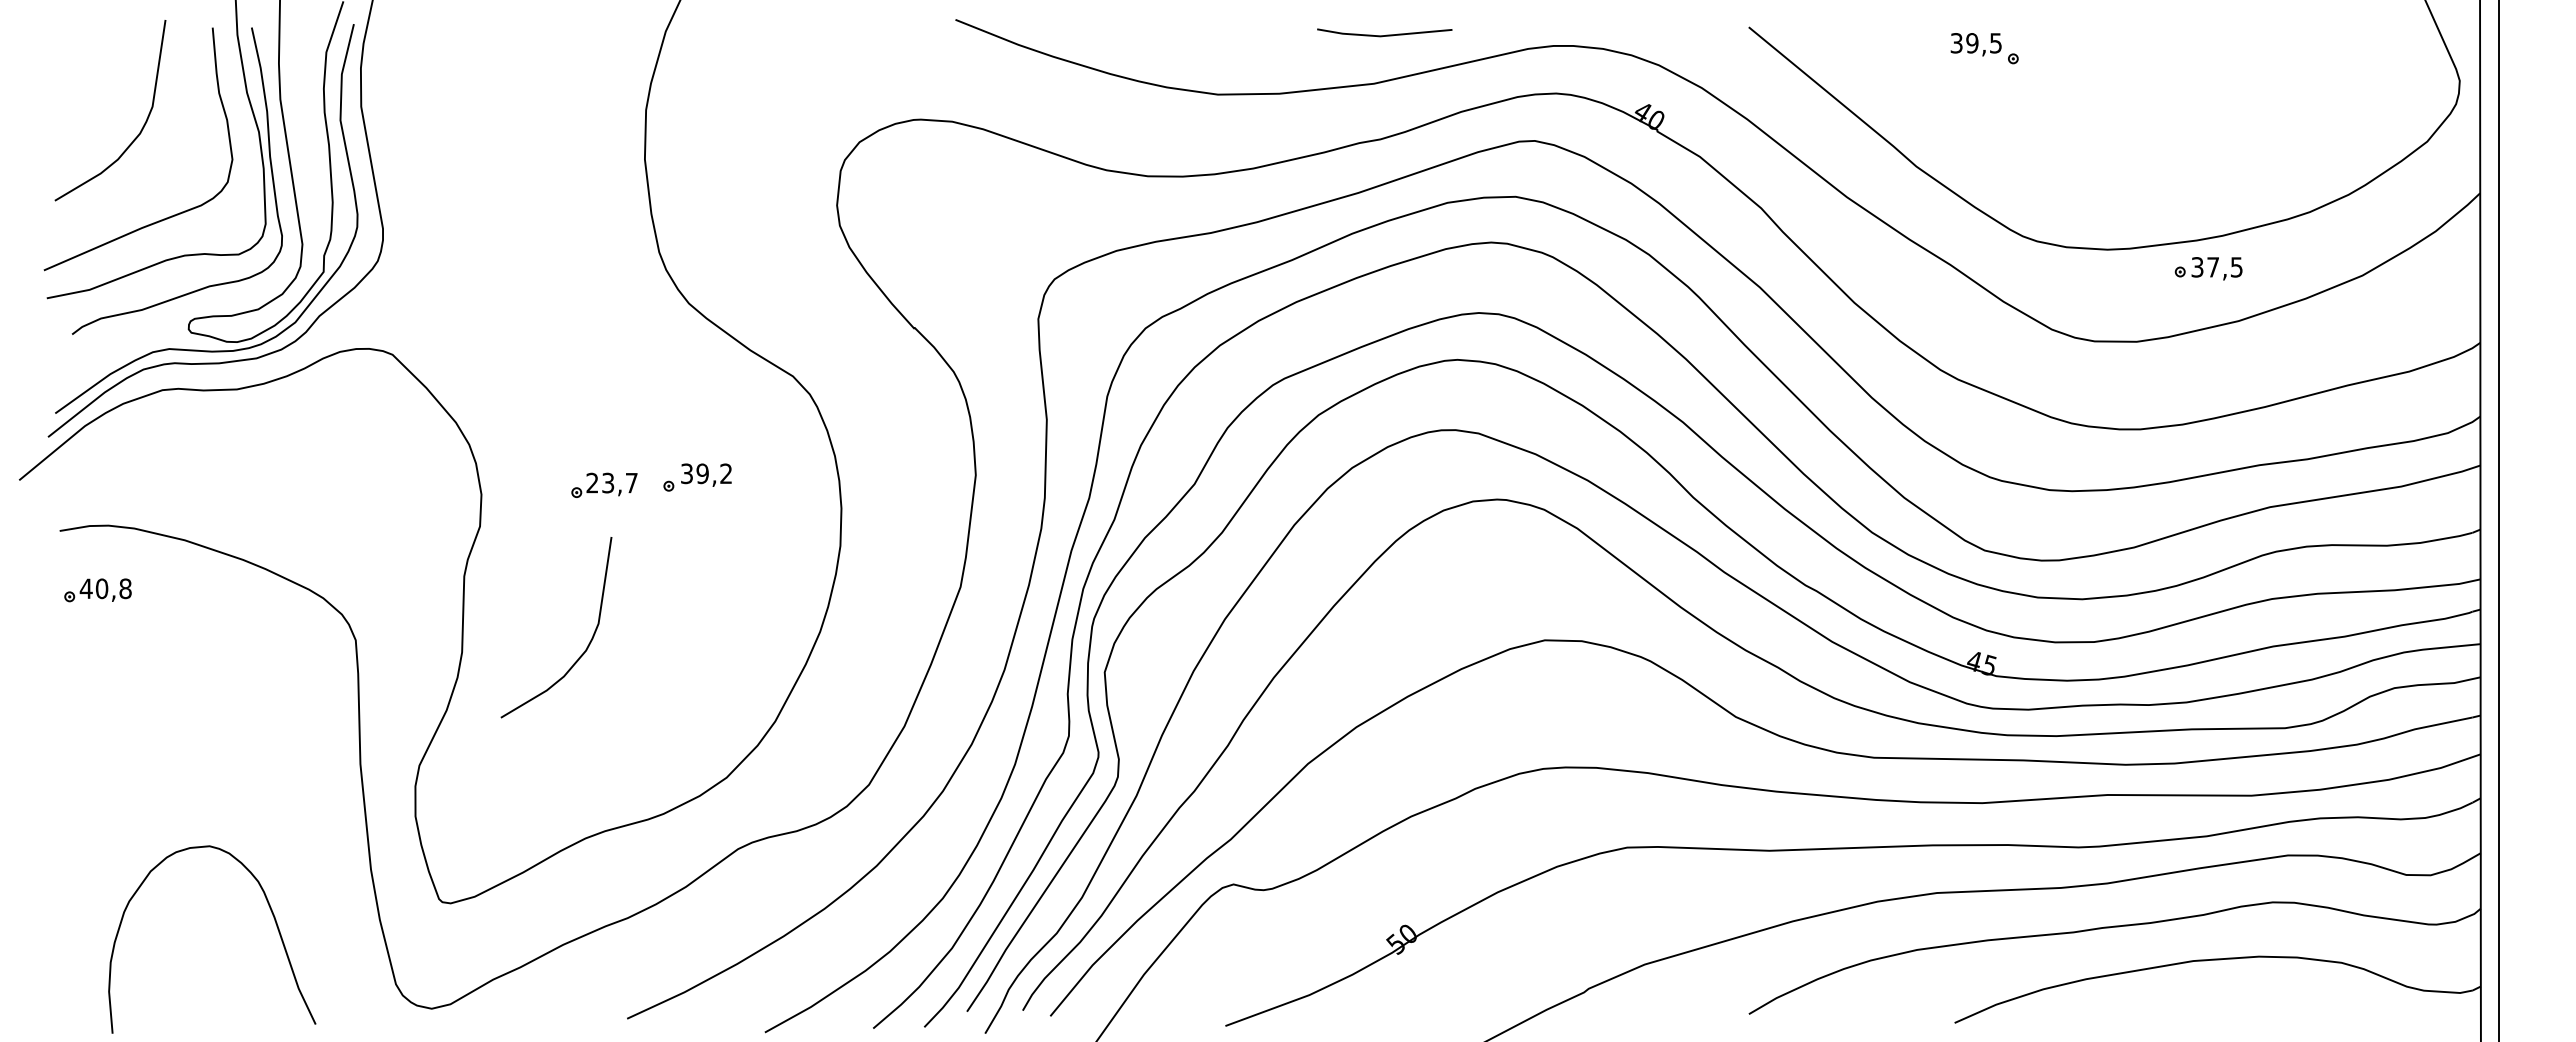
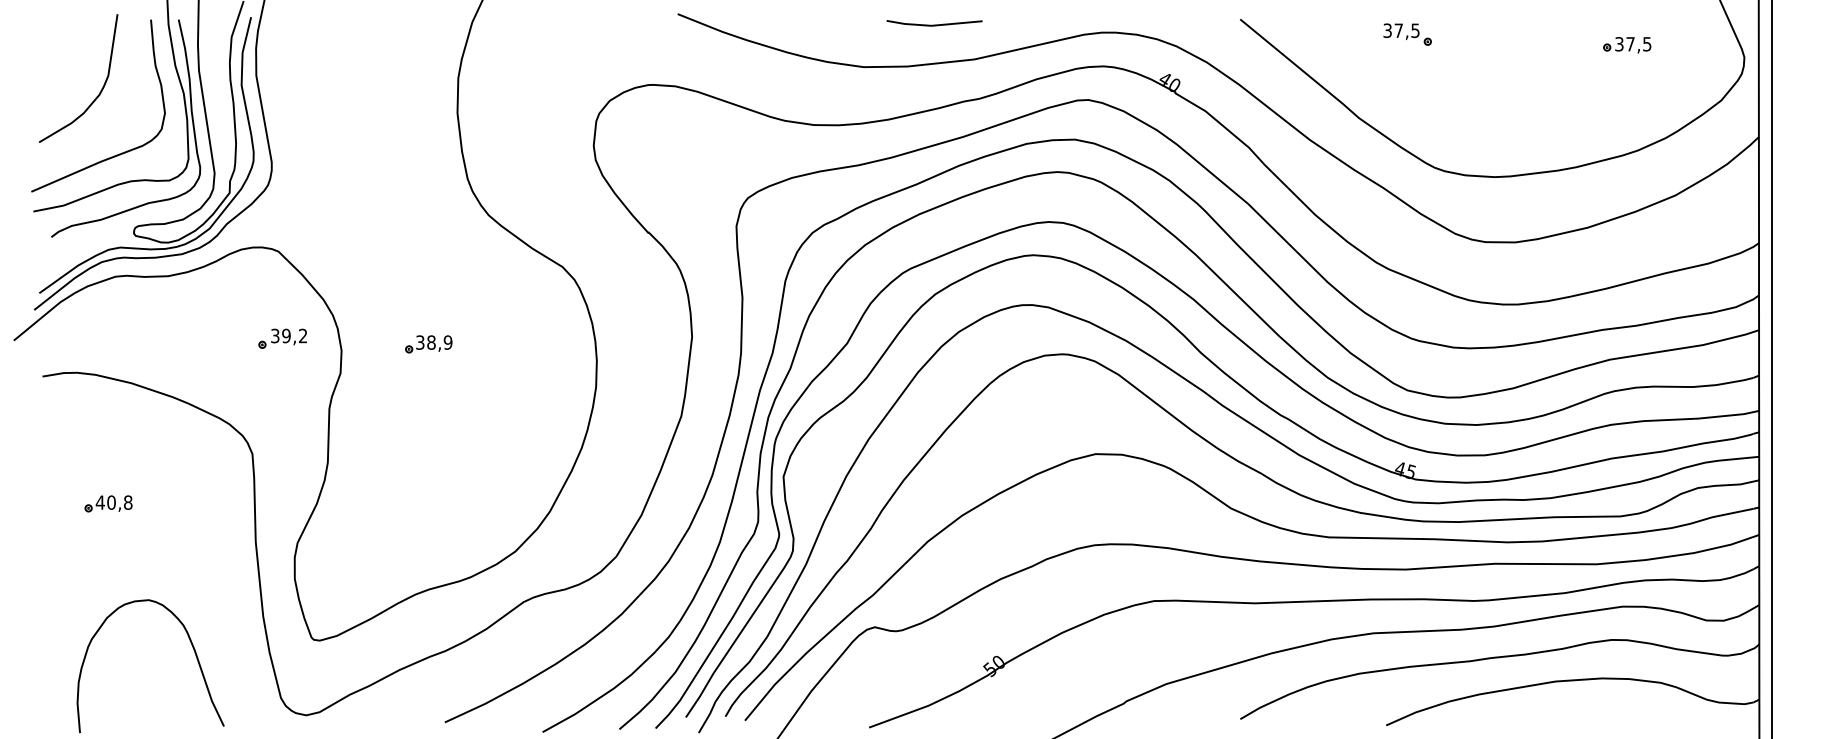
line: (1386, 34) -> (935, 24), moved
text: (1972, 43) -> (1398, 30), 39,5 -> 37,5
part: (2208, 268) -> (1627, 45), moved
part: (697, 477) -> (282, 338), moved
text: (611, 482) -> (433, 342), 23,7 -> 38,9
part: (97, 590) -> (108, 503), moved
curve: (588, 643) -> (417, 456), removed

